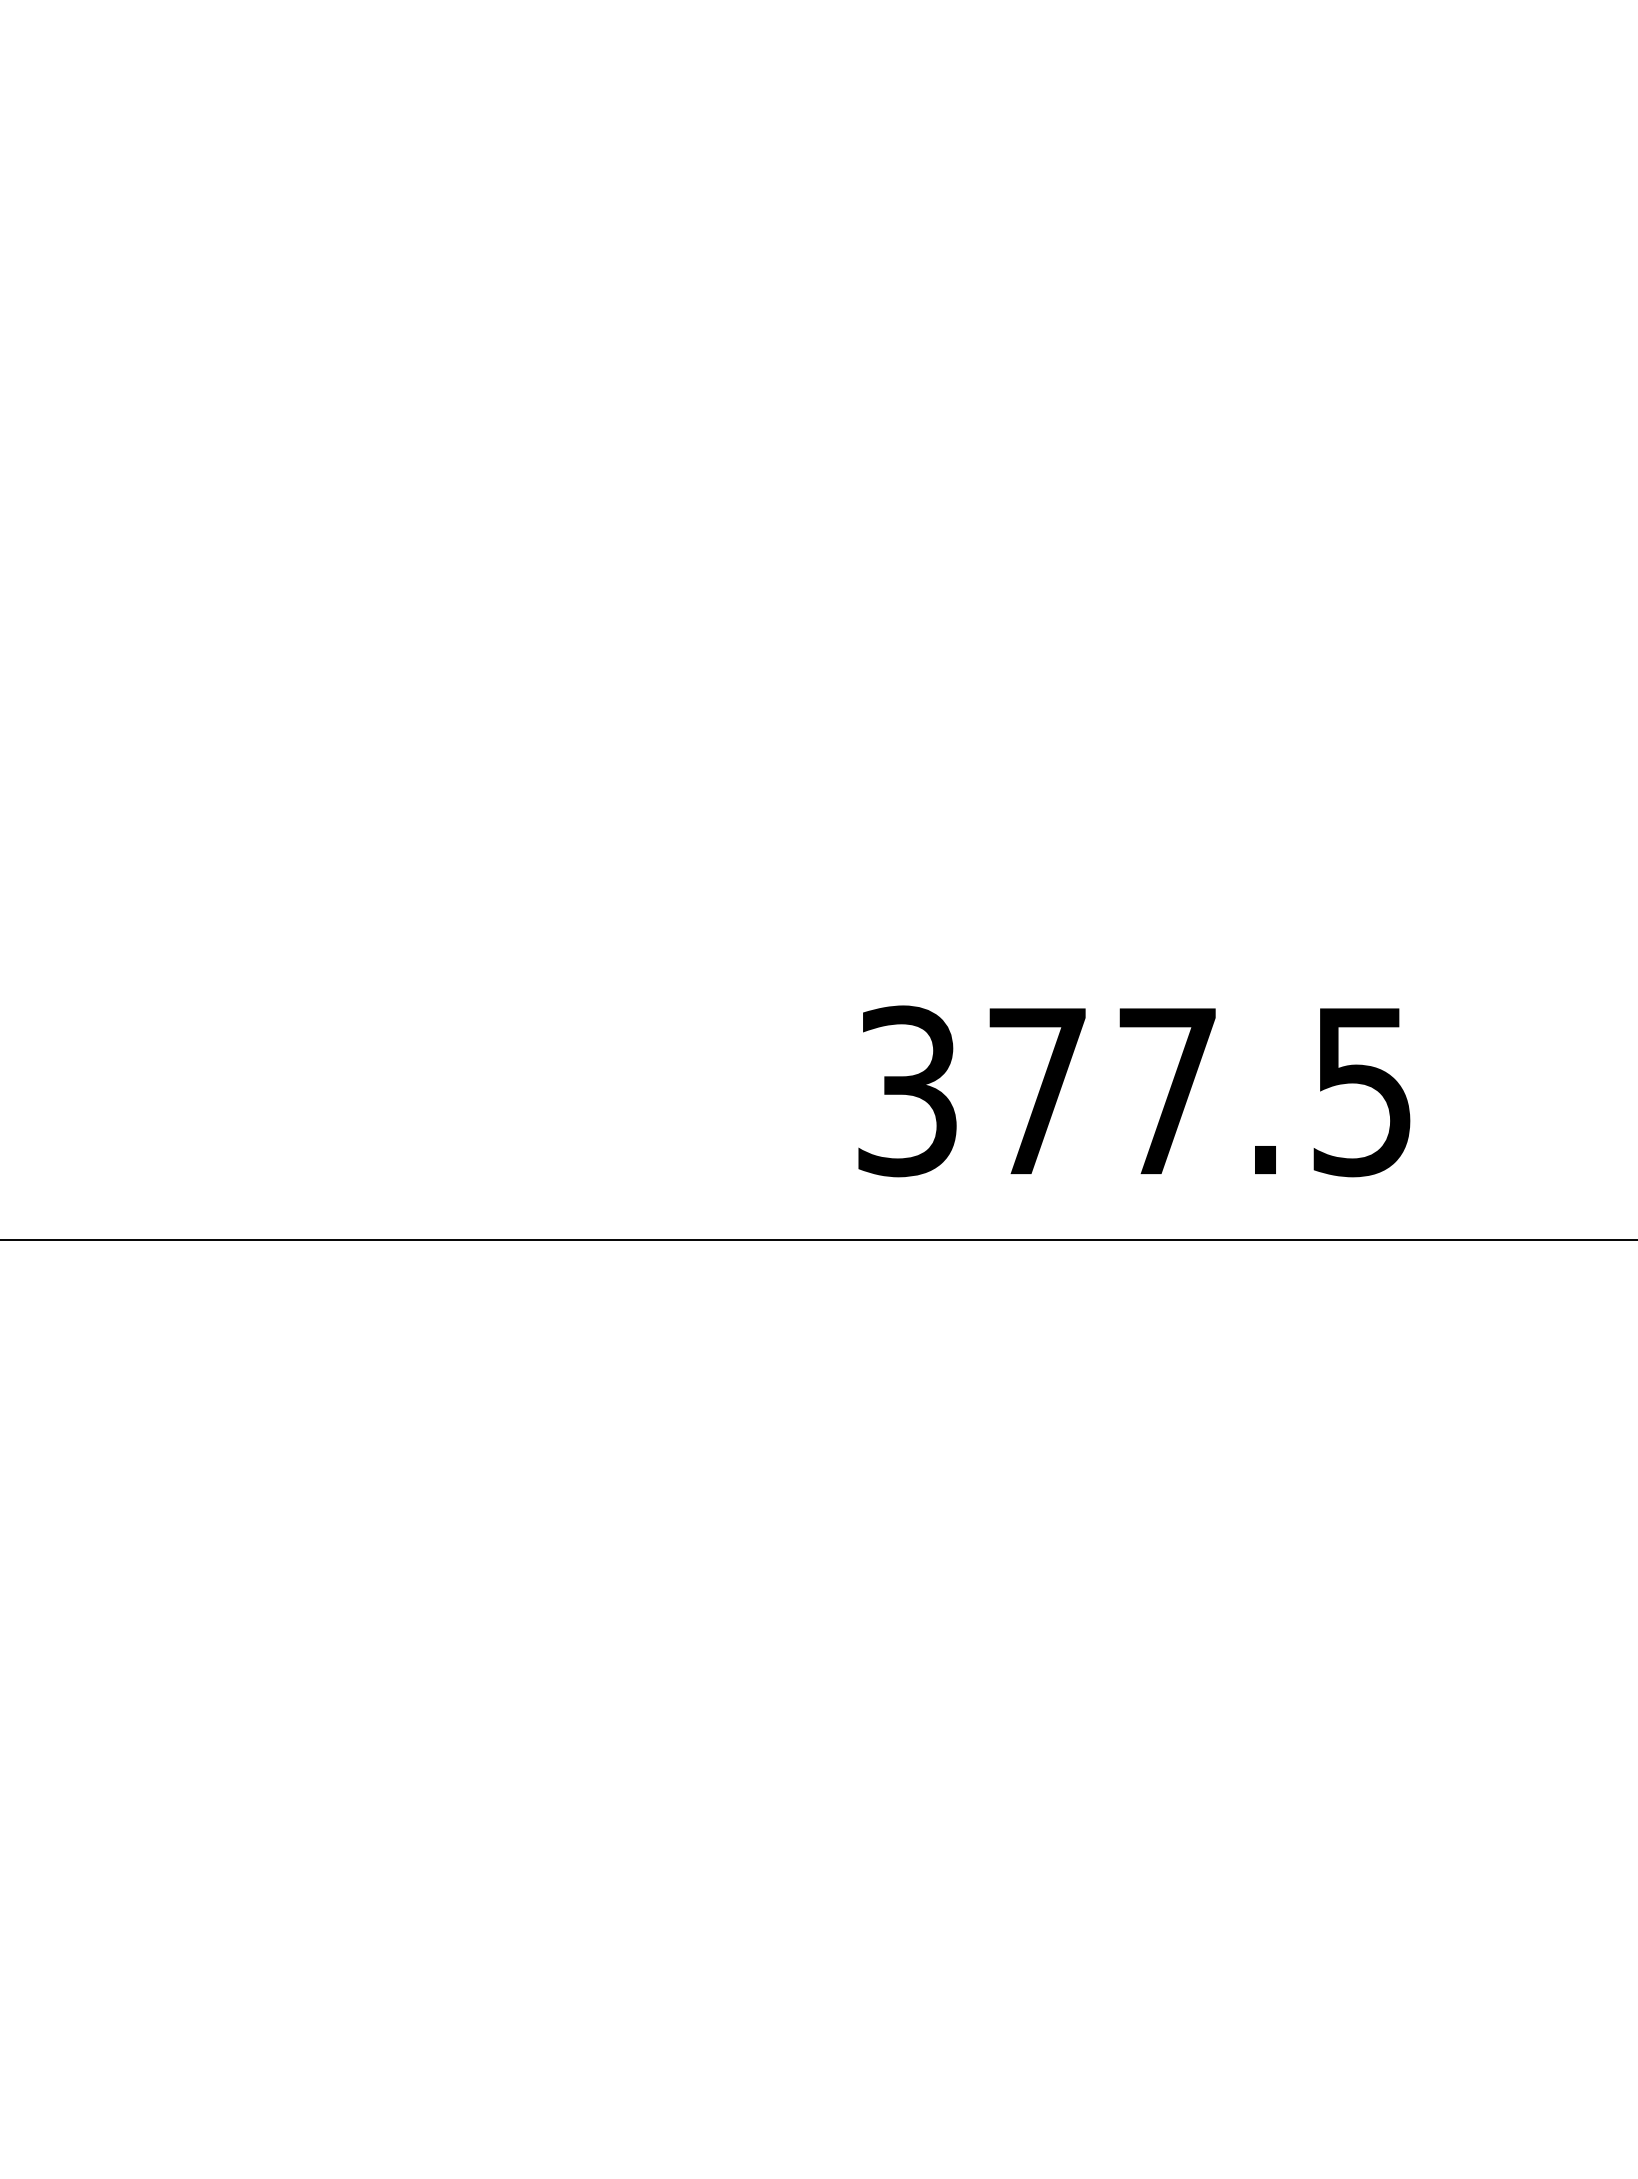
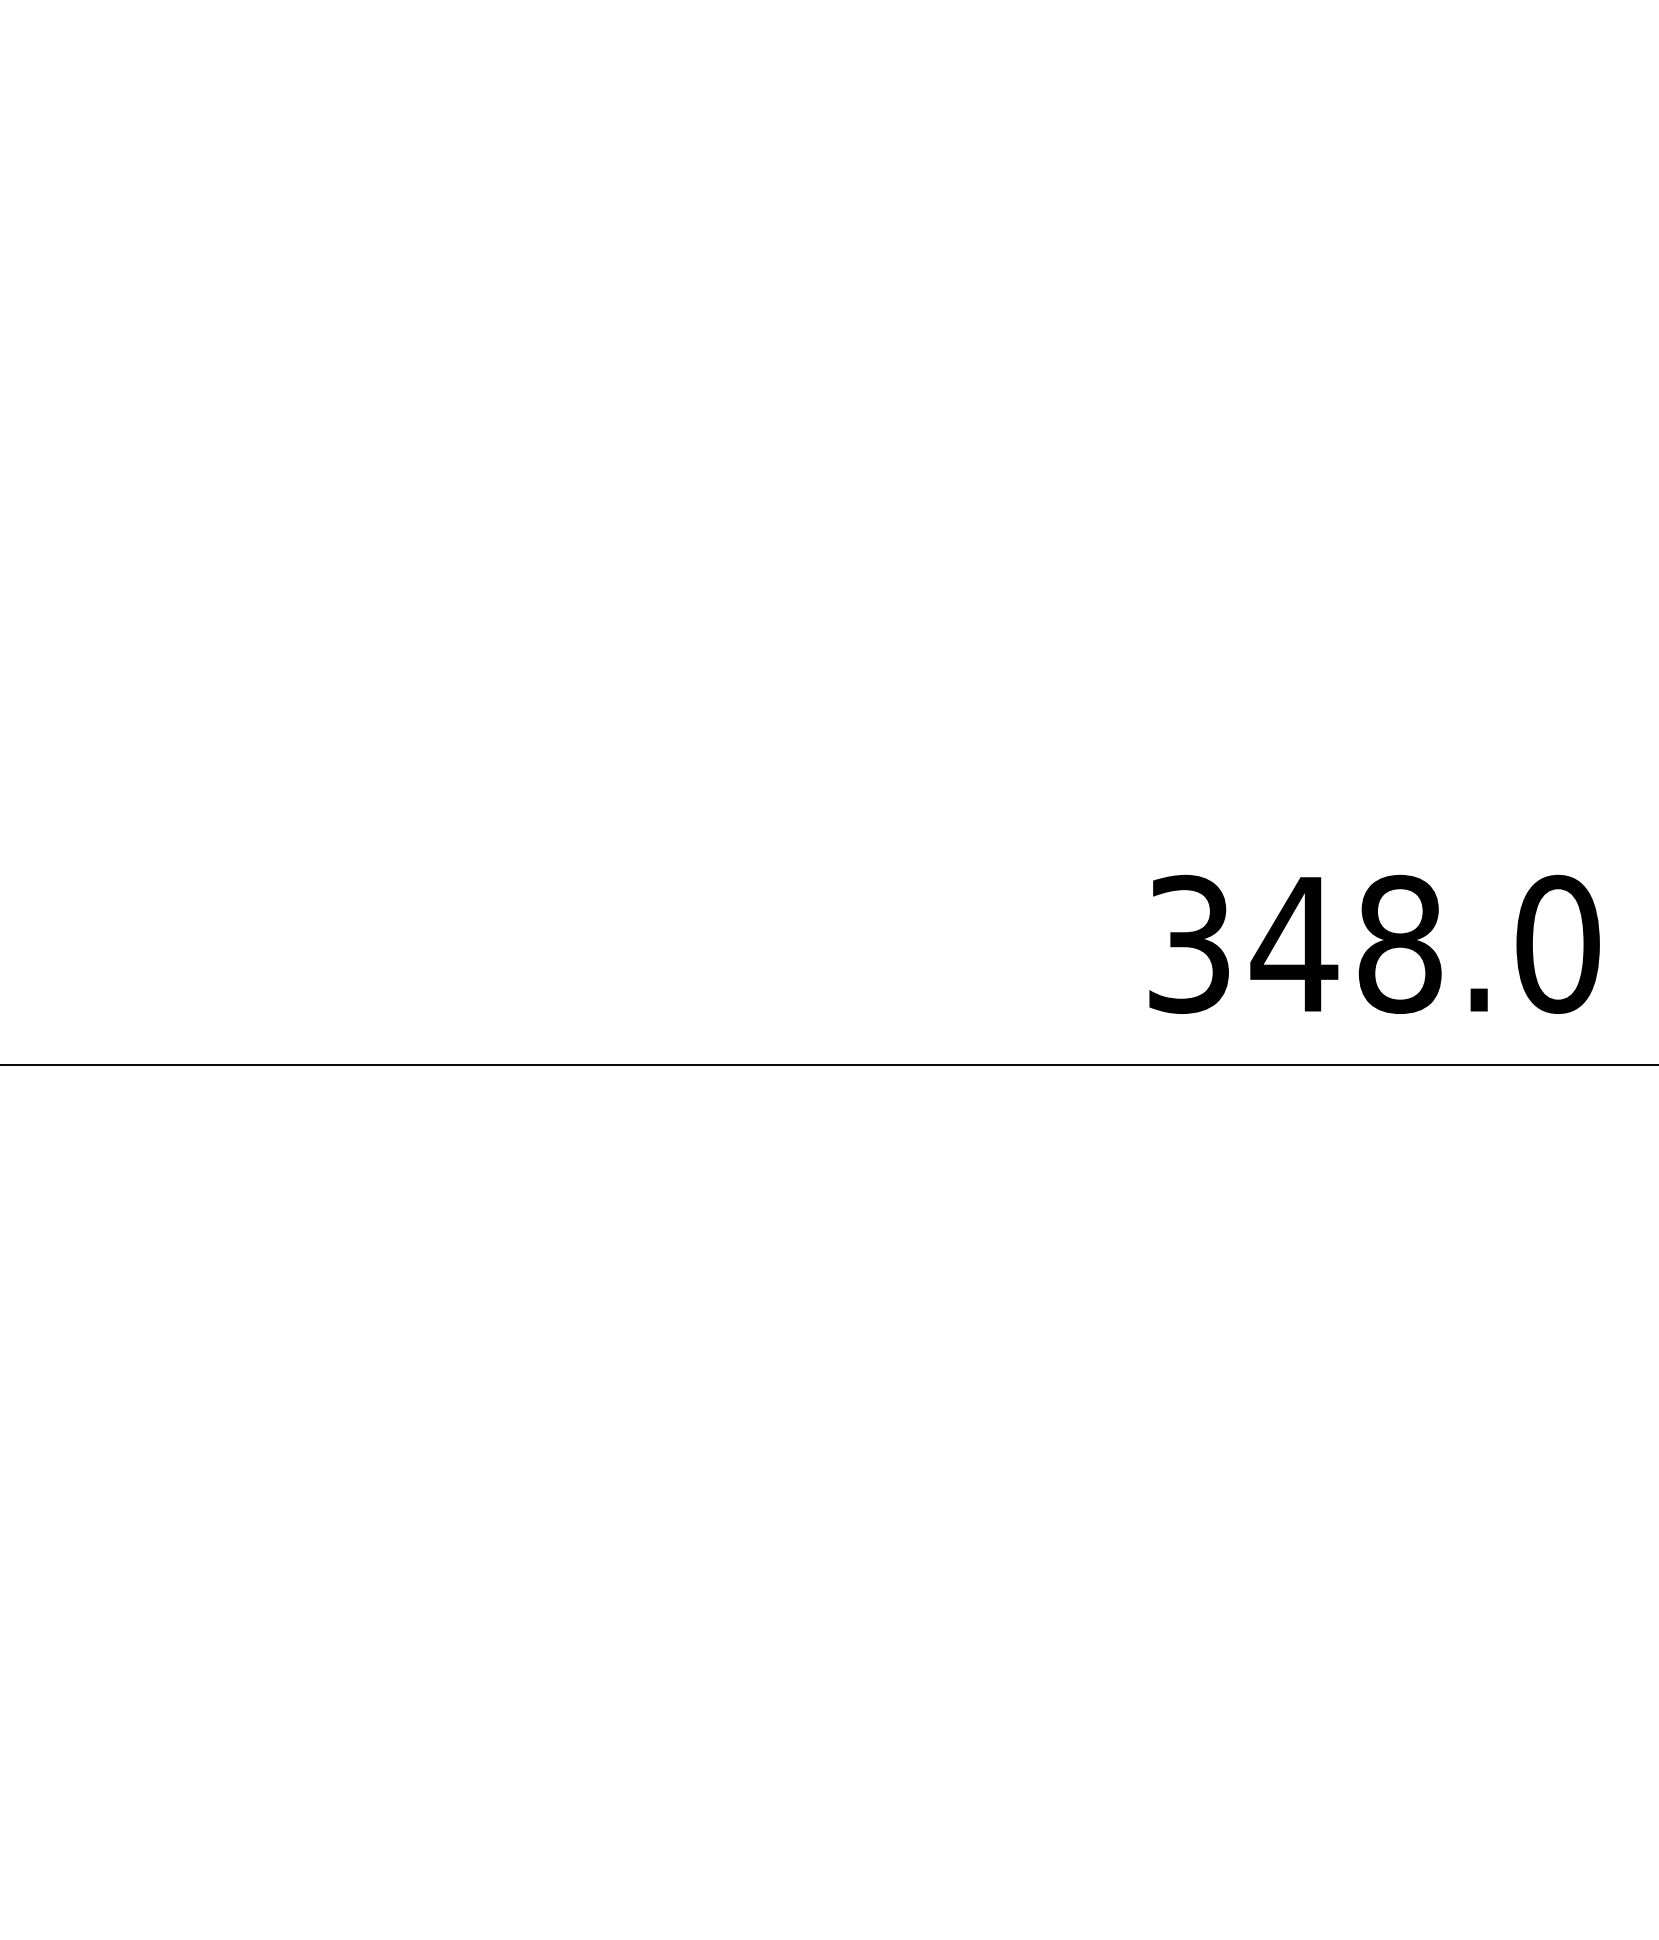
text: (1198, 1090) -> (1424, 943), 377.5 -> 348.0

